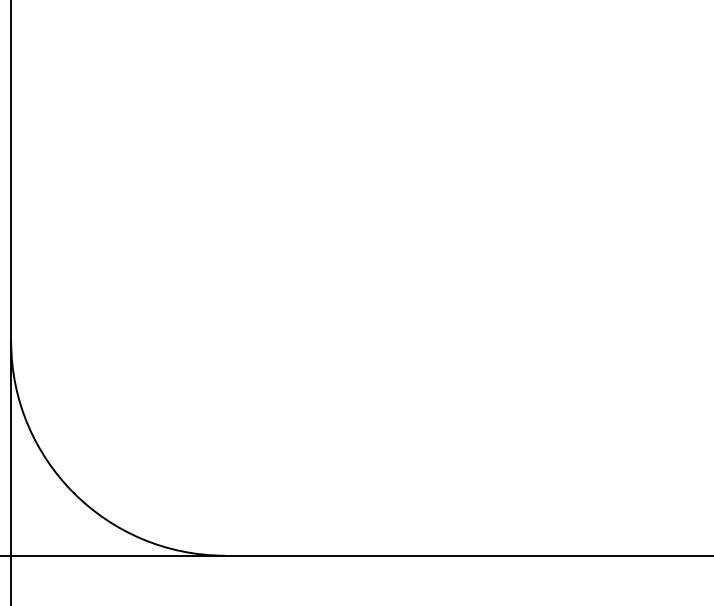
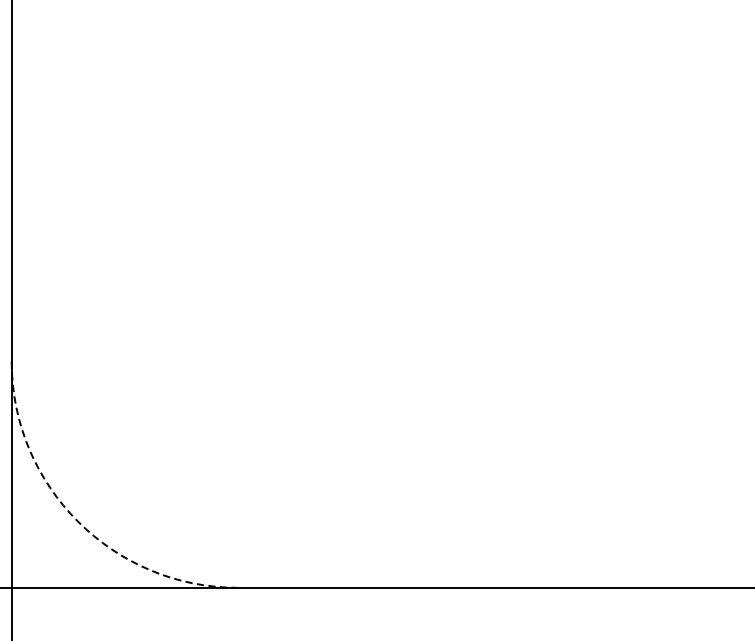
arc: (73, 493) -> (77, 522), solid -> dashed

